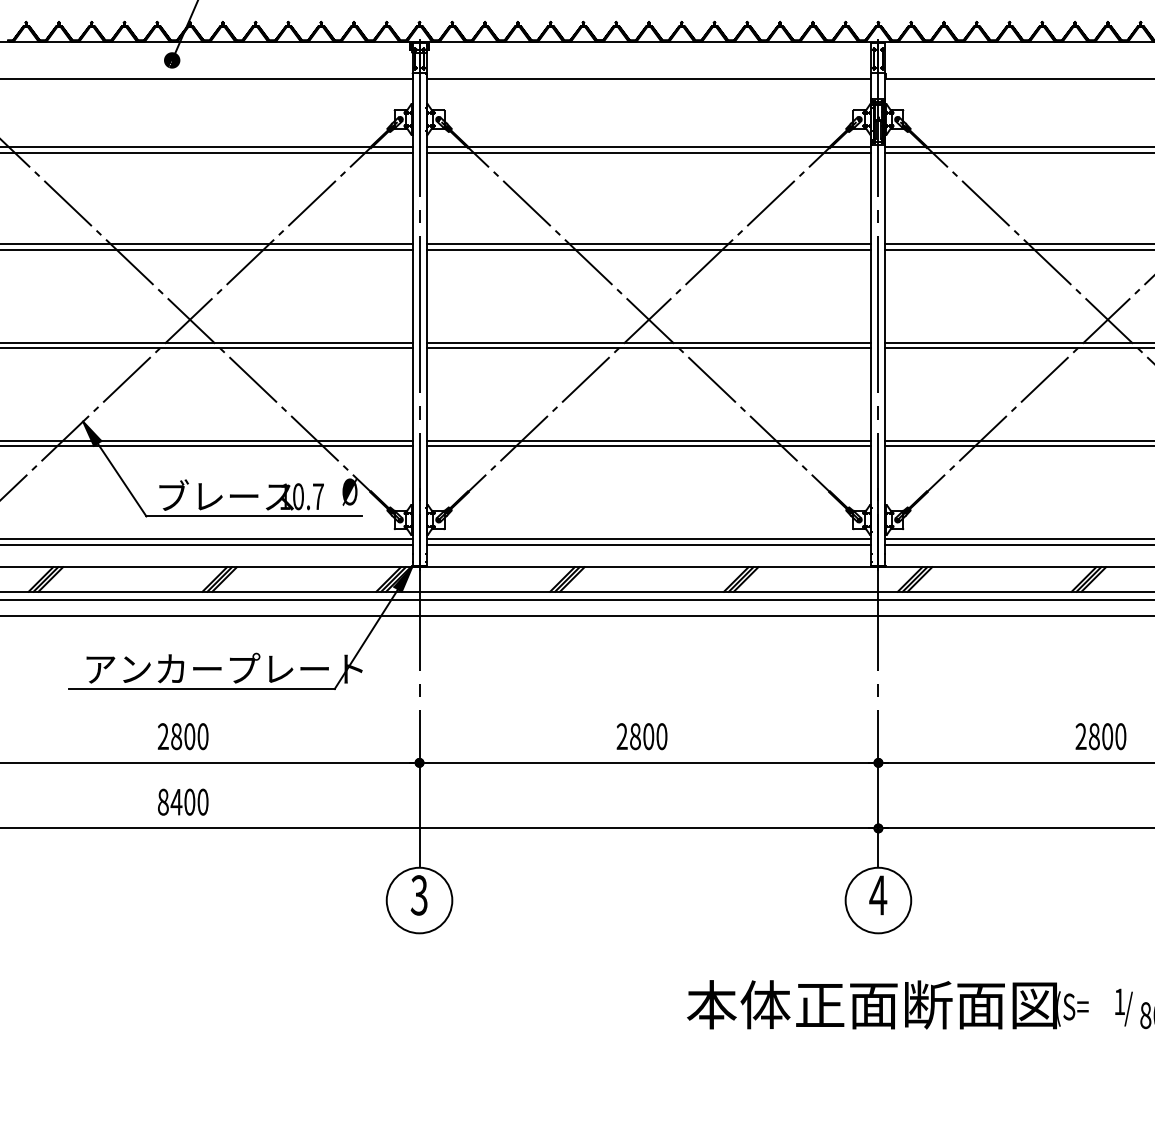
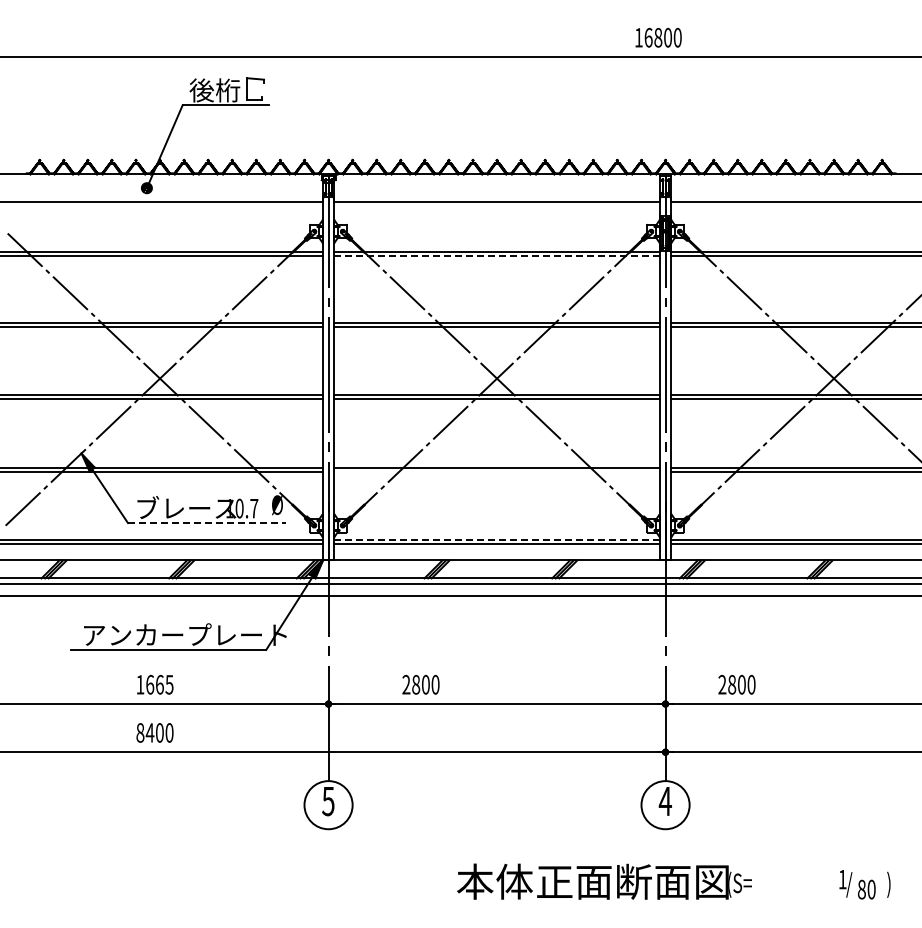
line: (649, 153) -> (497, 256), solid -> dashed
line: (648, 446) -> (496, 471), removed
line: (254, 516) -> (207, 523), solid -> dashed
line: (649, 538) -> (497, 539), solid -> dashed
text: (182, 736) -> (154, 684), 2800 -> 1665
text: (641, 736) -> (420, 684), moved
text: (1100, 736) -> (736, 684), moved
text: (419, 894) -> (328, 800), 3 -> 5
text: (887, 1004) -> (604, 881), moved

